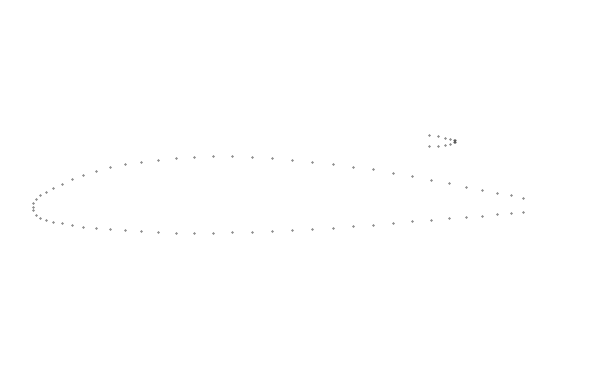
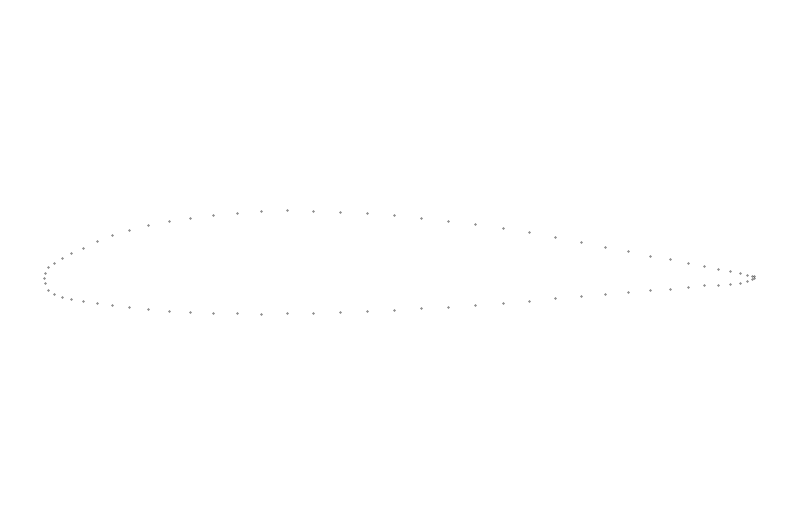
part: (442, 140) -> (736, 276), moved

